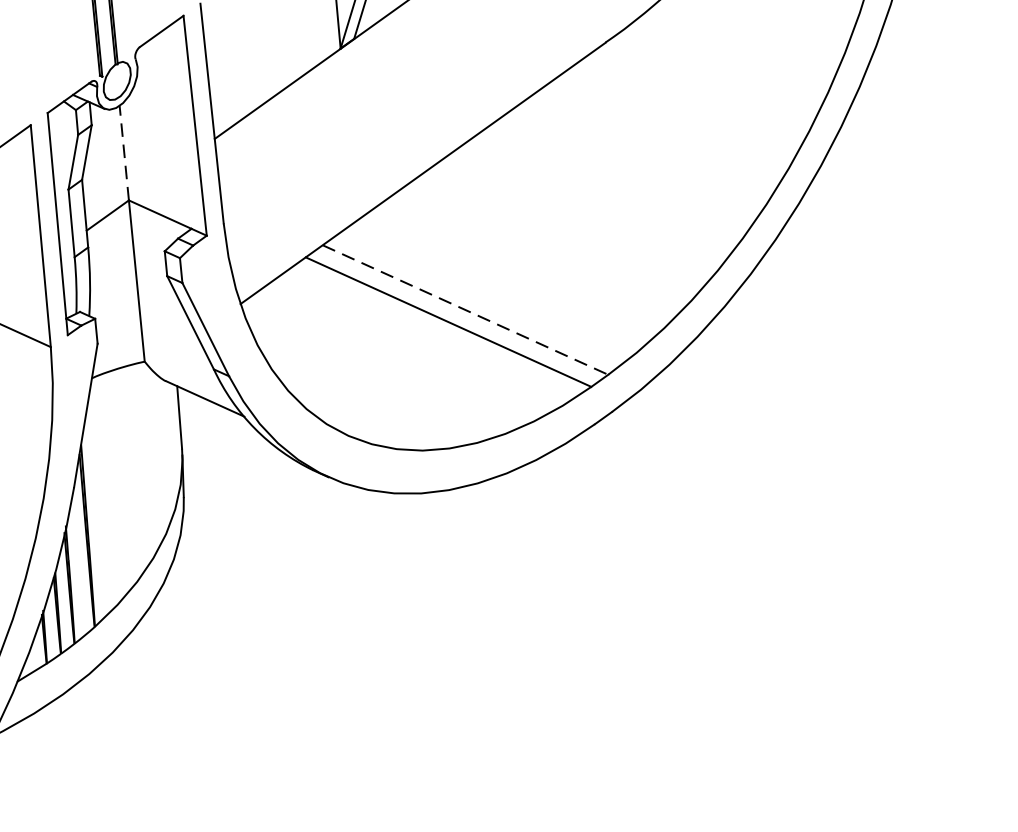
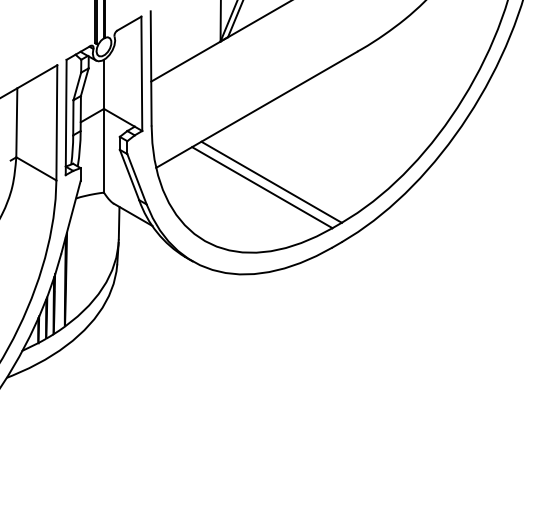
line: (125, 153) -> (104, 84), dashed -> solid
line: (467, 310) -> (272, 182), dashed -> solid

